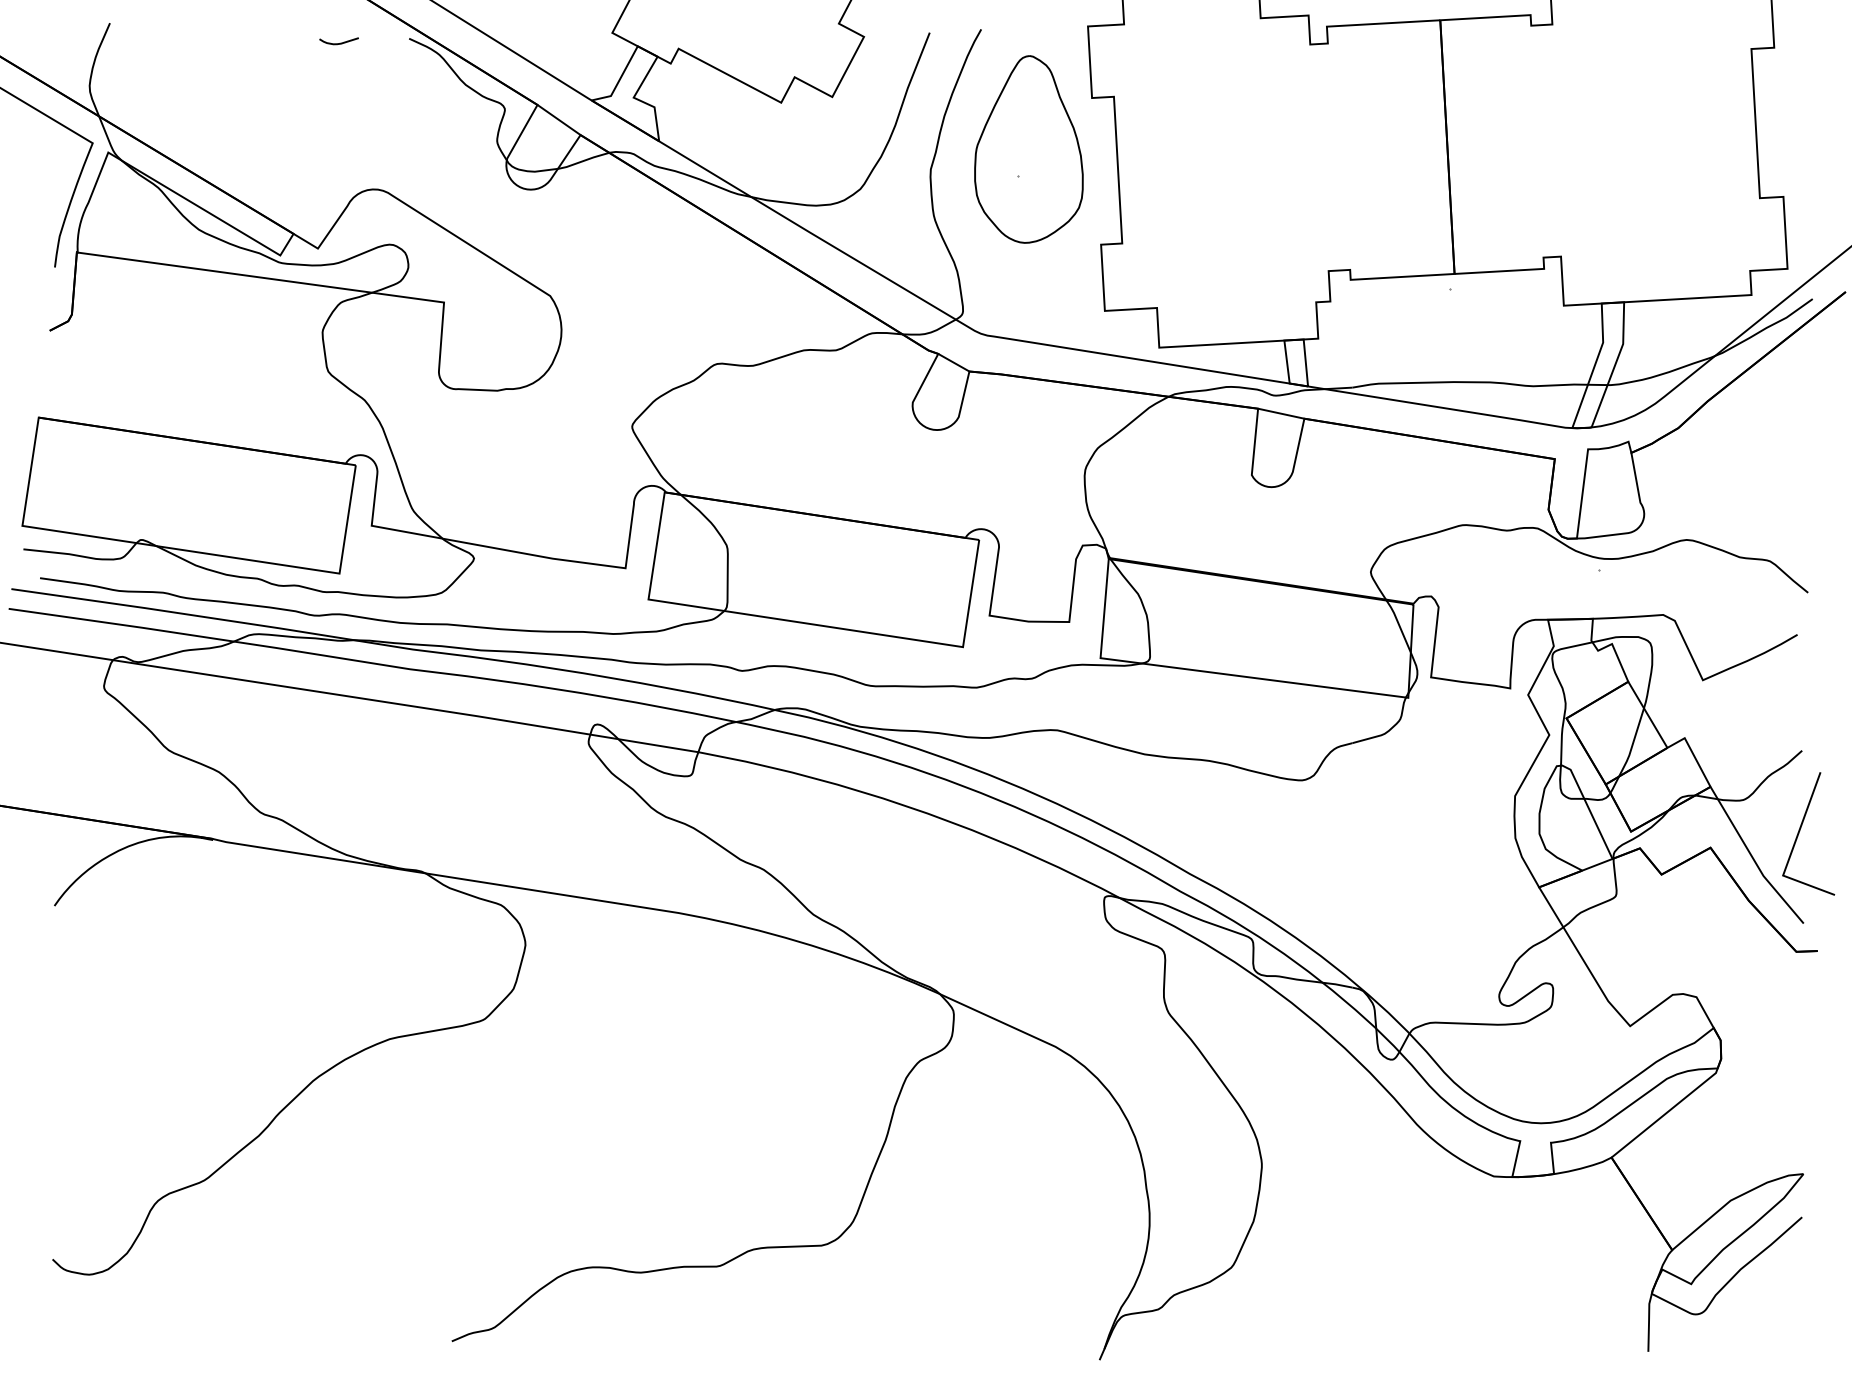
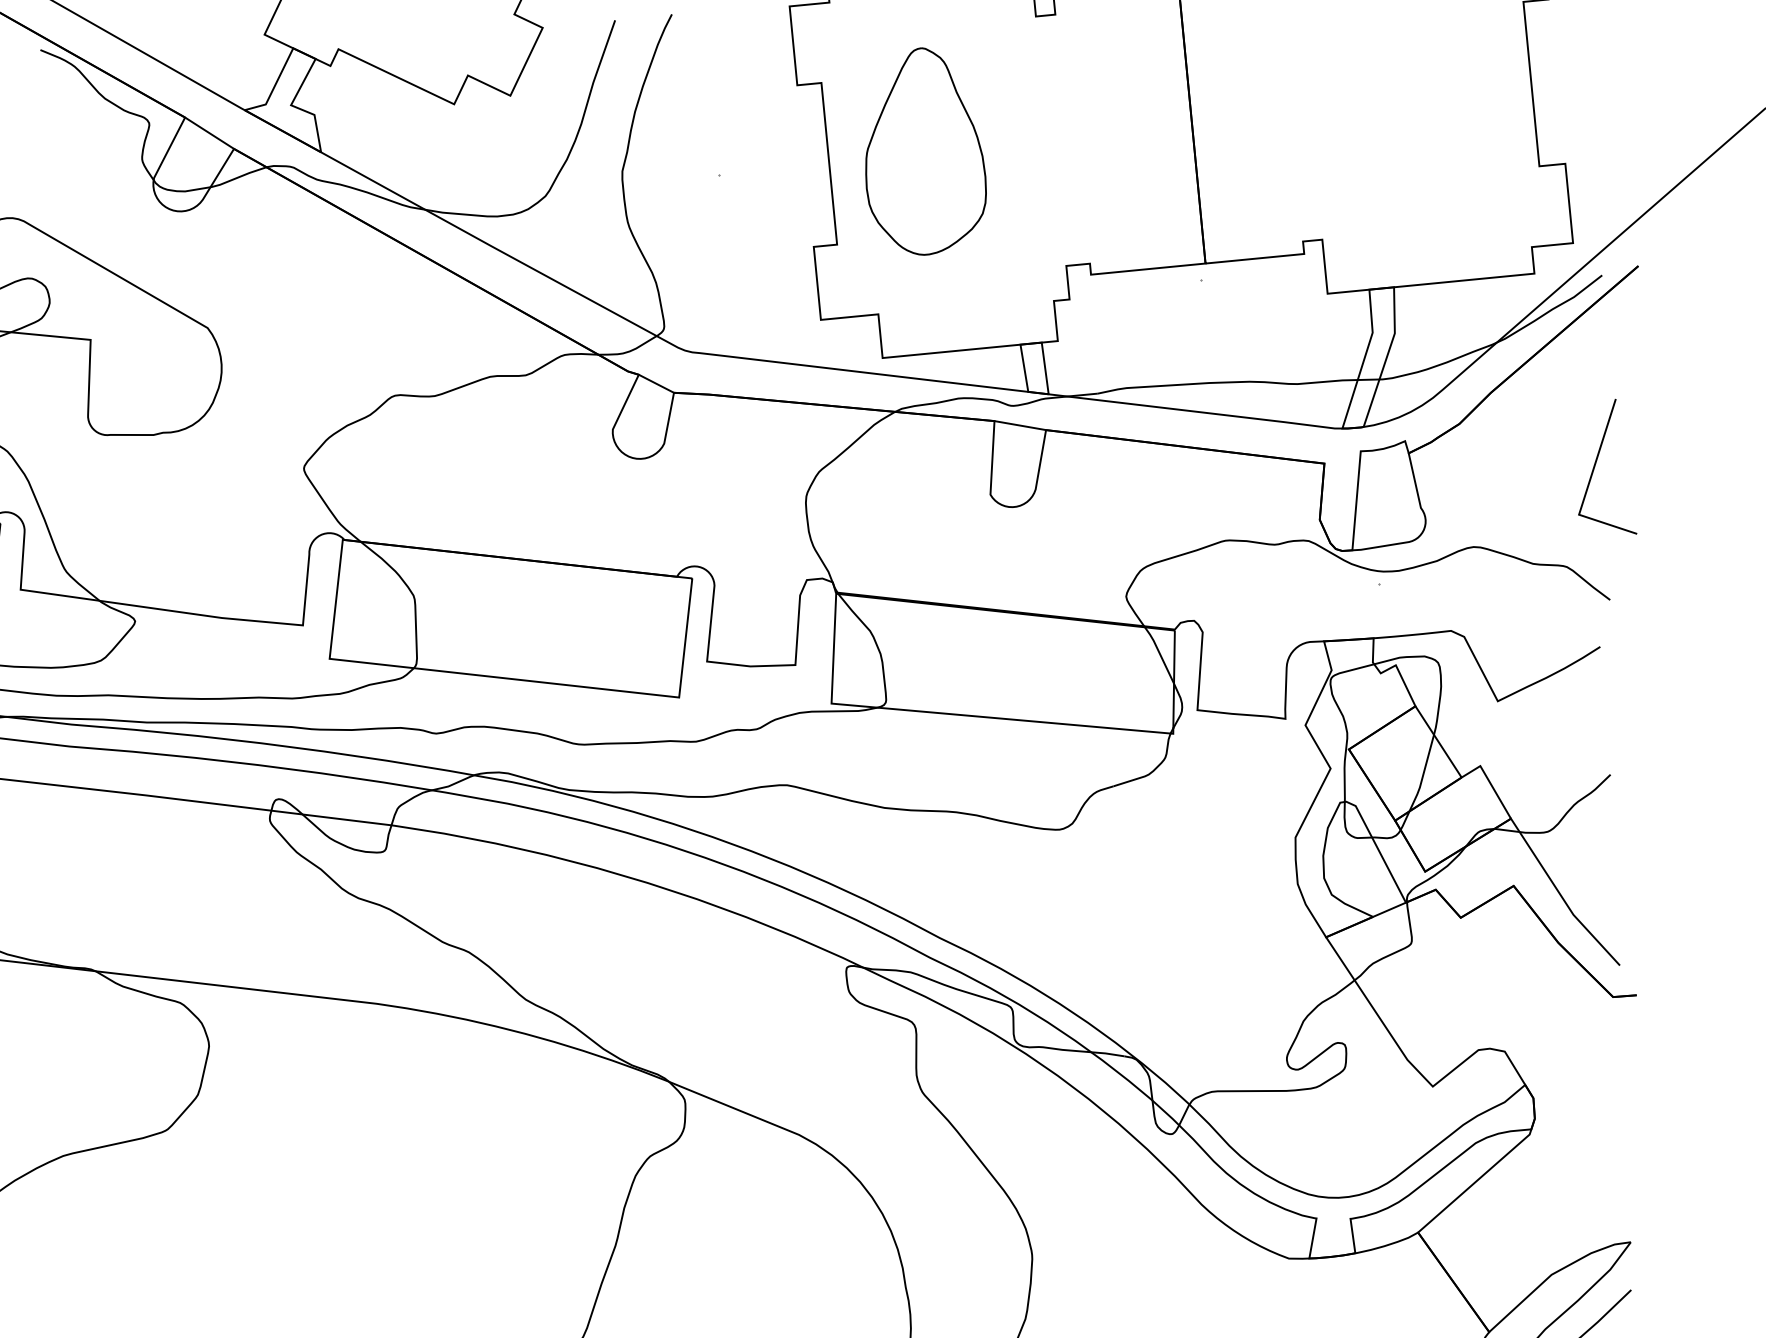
part: (1028, 149) -> (924, 151), moved
line: (1800, 831) -> (1596, 465), moved

